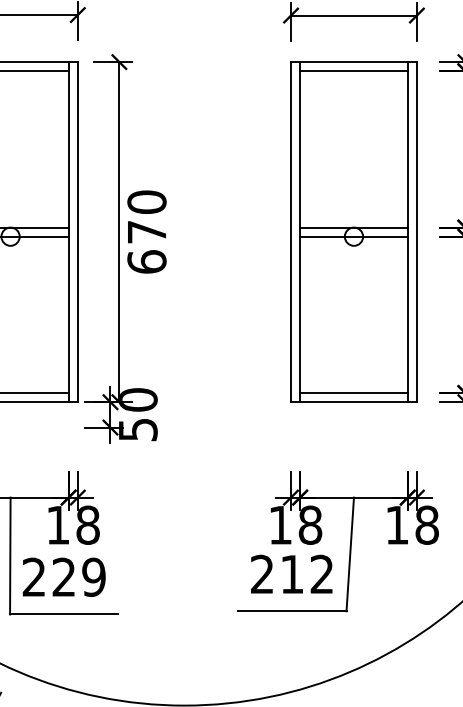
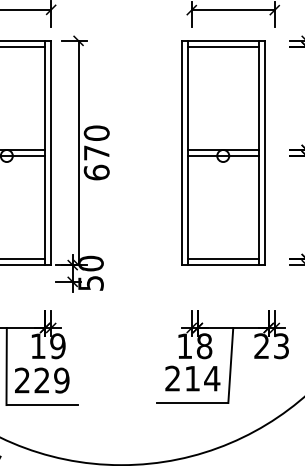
part: (354, 231) -> (223, 152), moved
text: (87, 525) -> (57, 346), 18 -> 19
text: (411, 525) -> (271, 346), 18 -> 23
text: (322, 574) -> (212, 378), 212 -> 214

